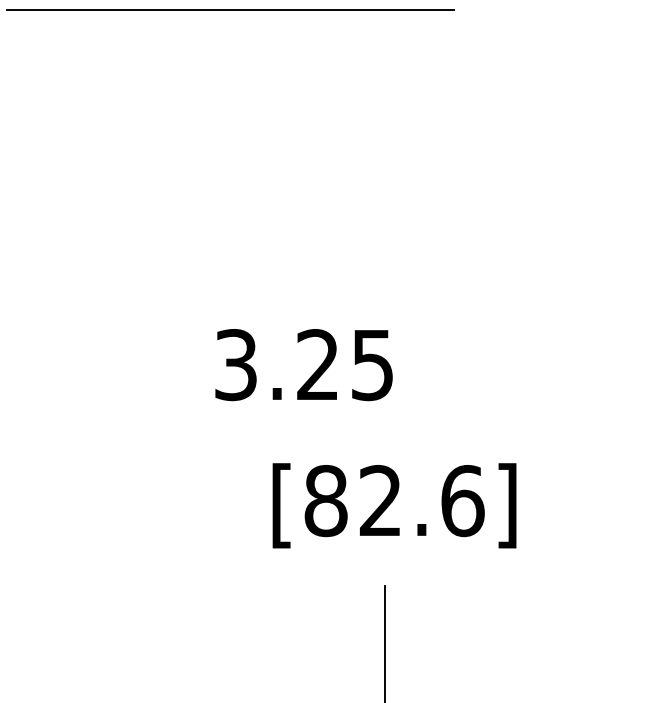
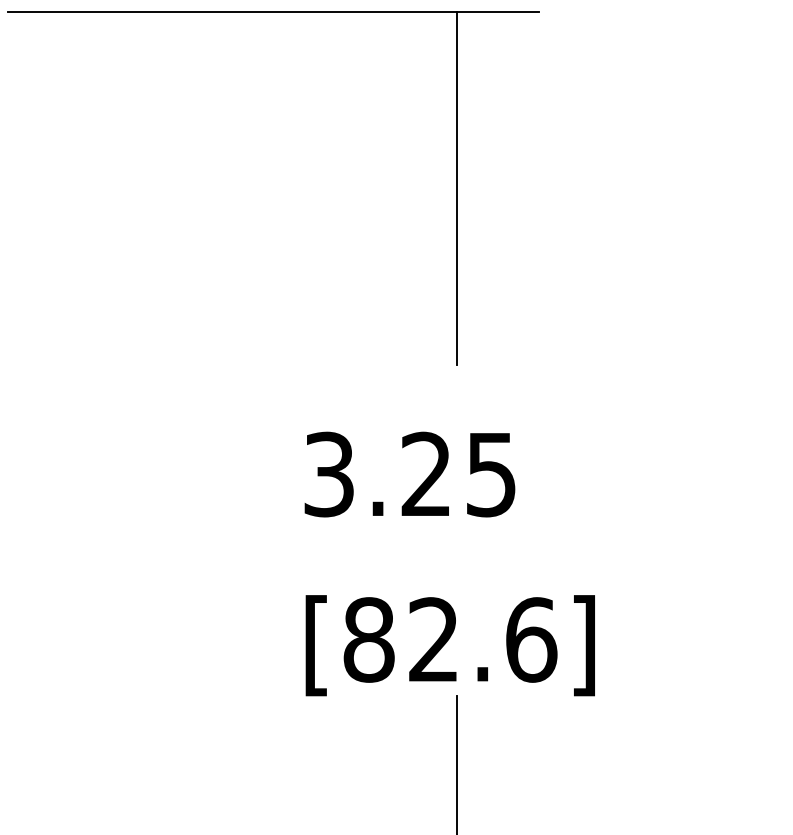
line: (384, 158) -> (456, 188), added
text: (303, 364) -> (409, 474), moved
text: (393, 505) -> (449, 645), moved

